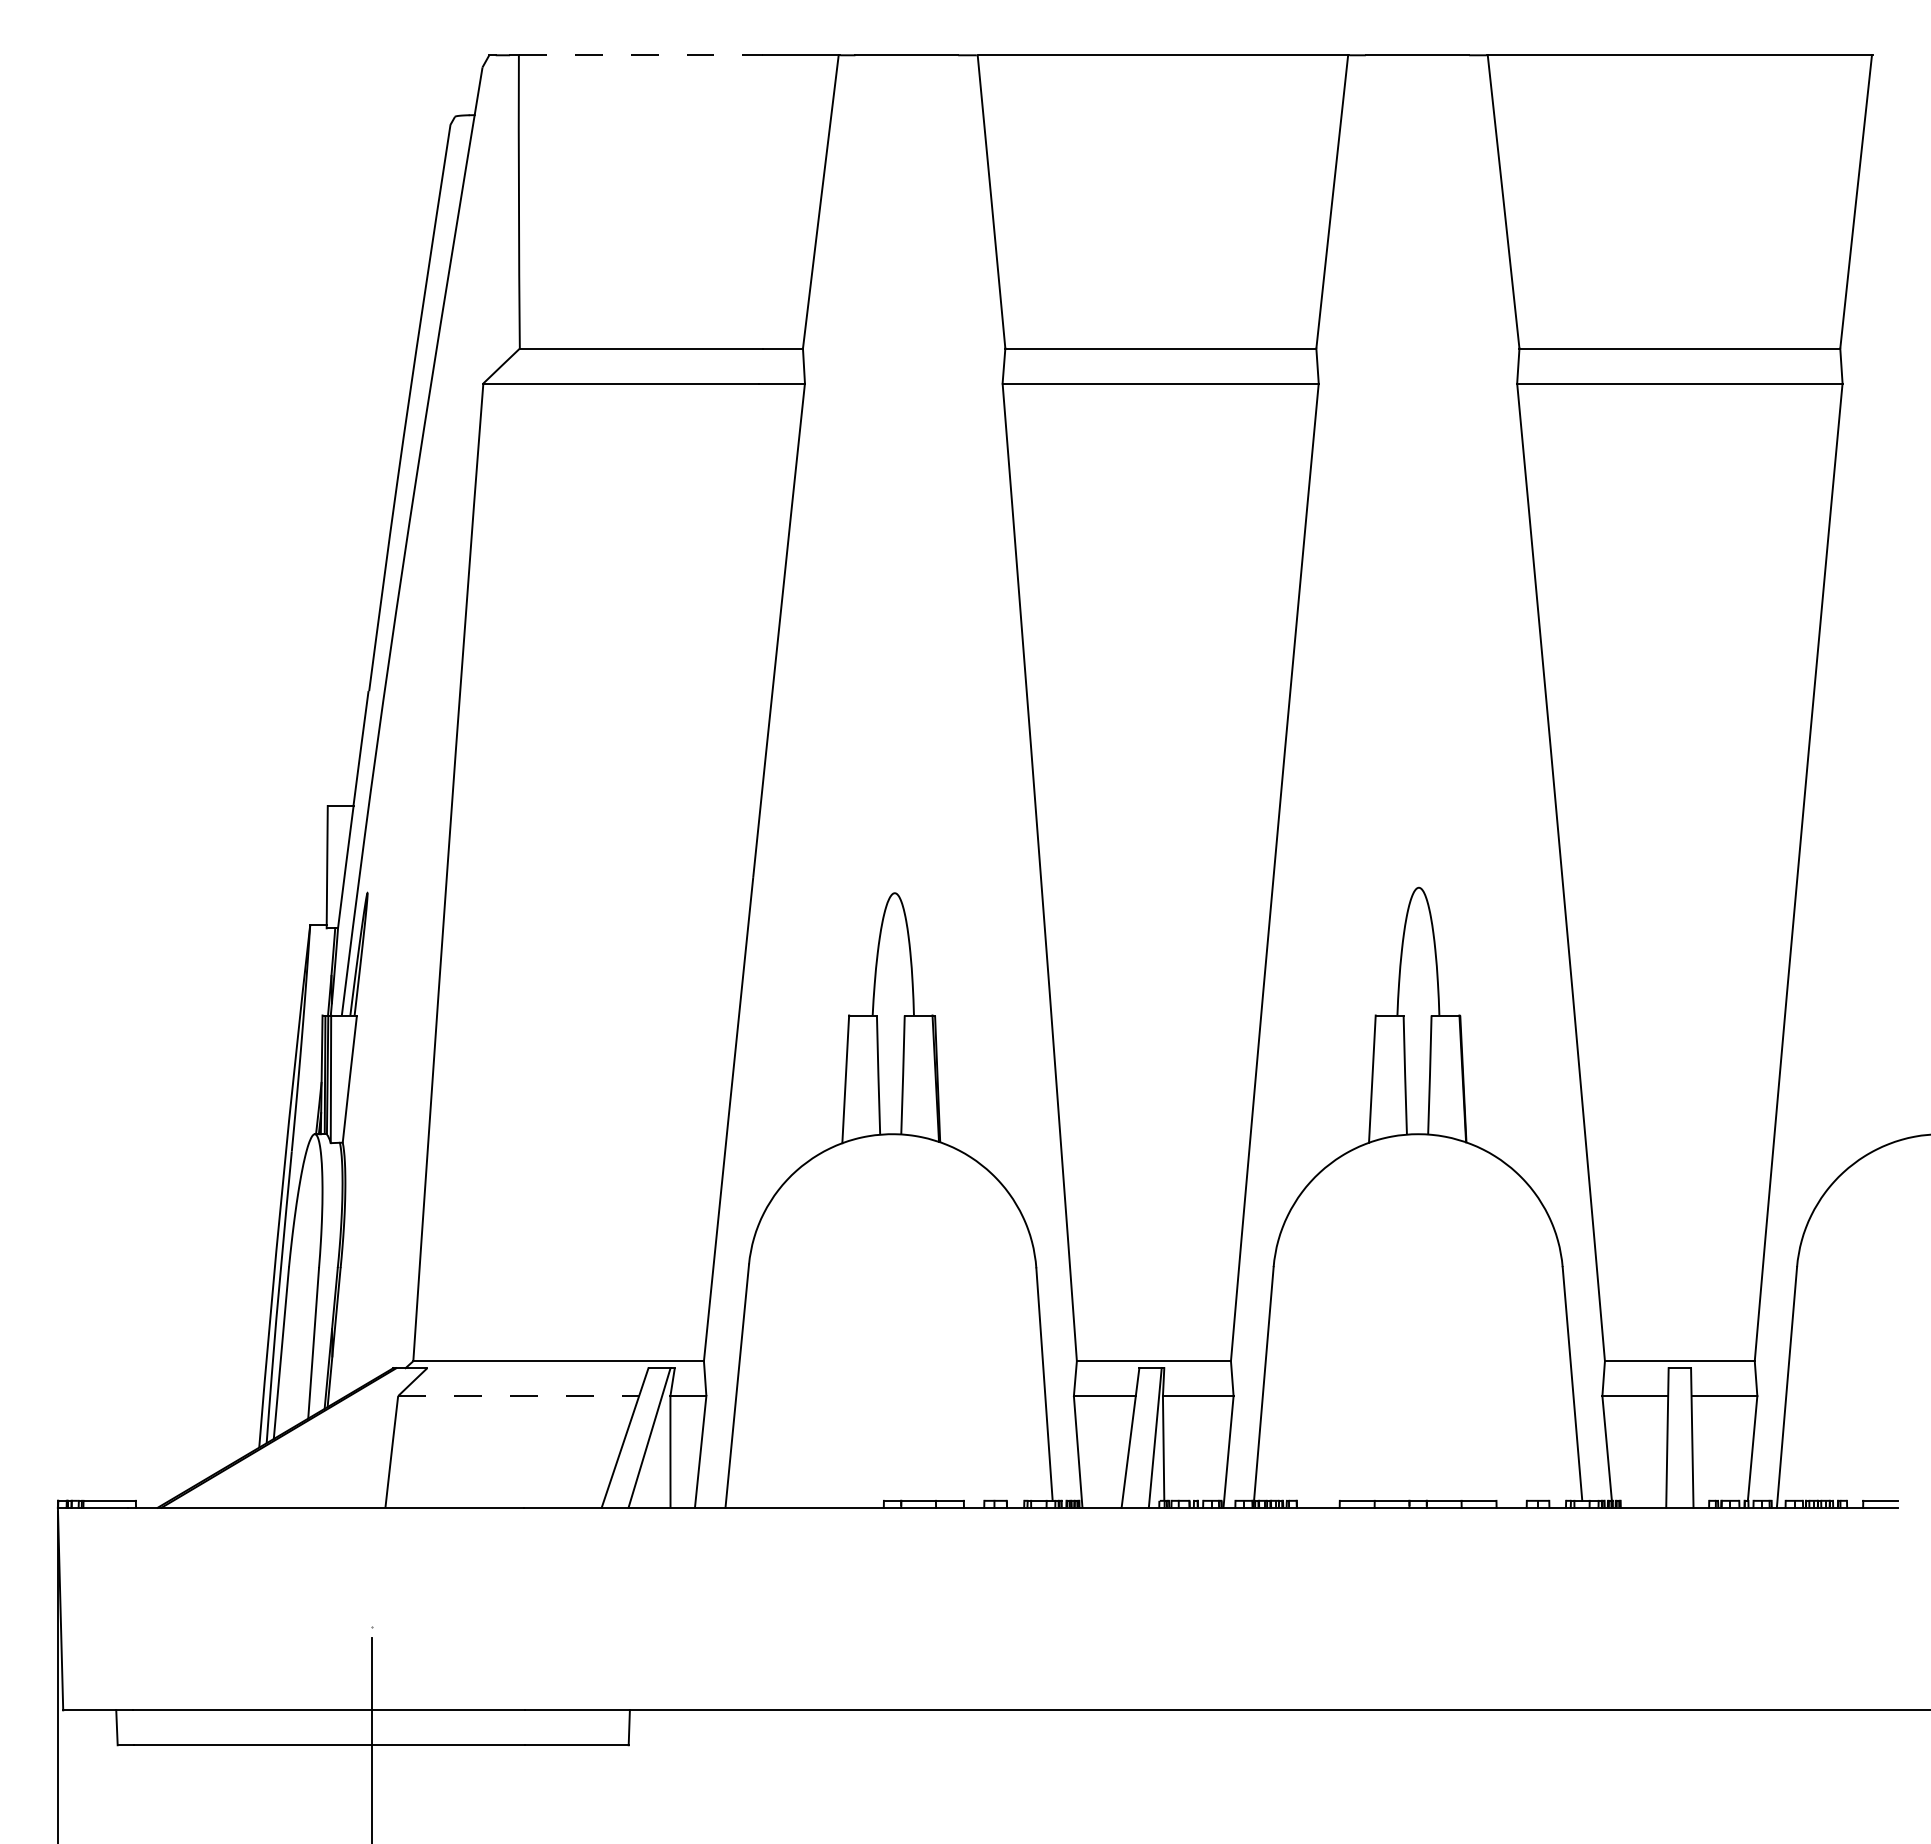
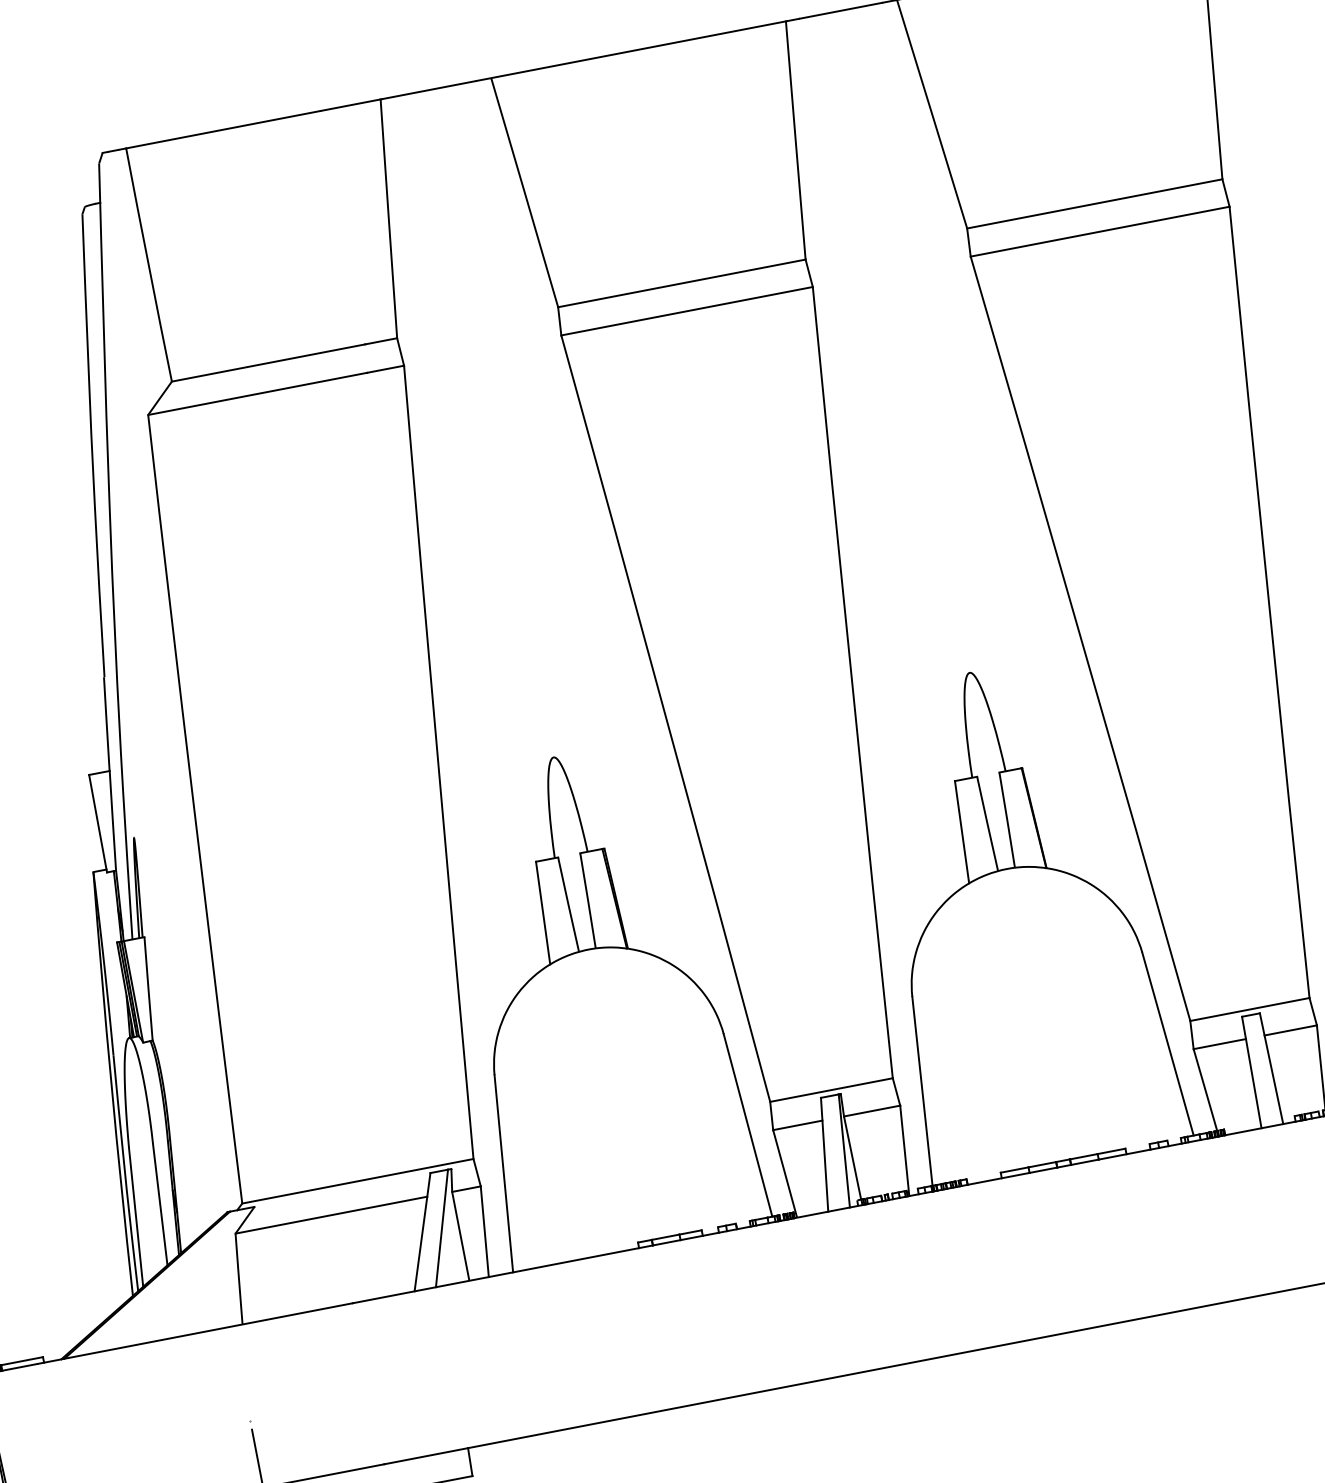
line: (641, 55) -> (223, 129), dashed -> solid
line: (519, 1396) -> (332, 1215), dashed -> solid

